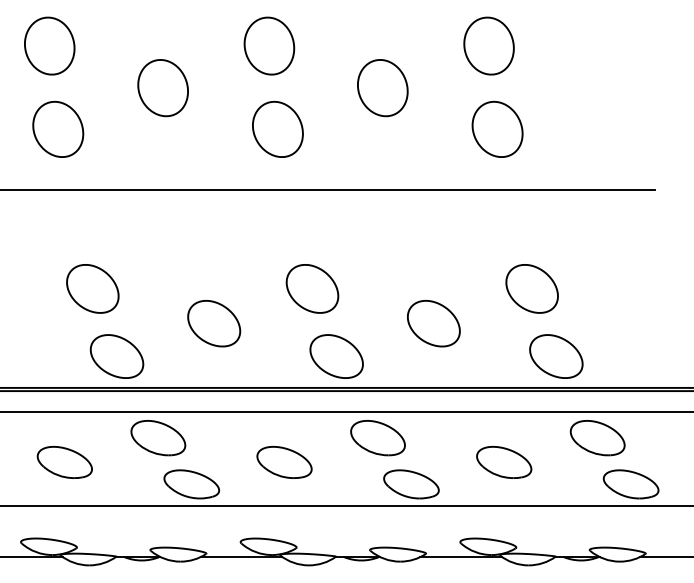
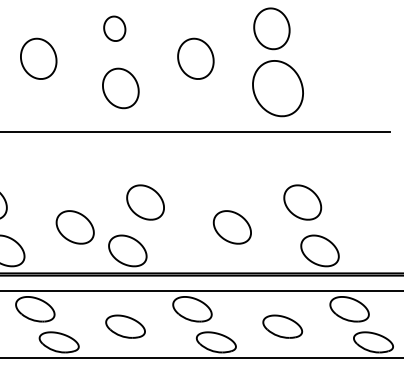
part: (269, 45) -> (114, 28), size x0.6
part: (497, 128) -> (277, 87), size x1.4
part: (336, 356) -> (127, 250), moved

